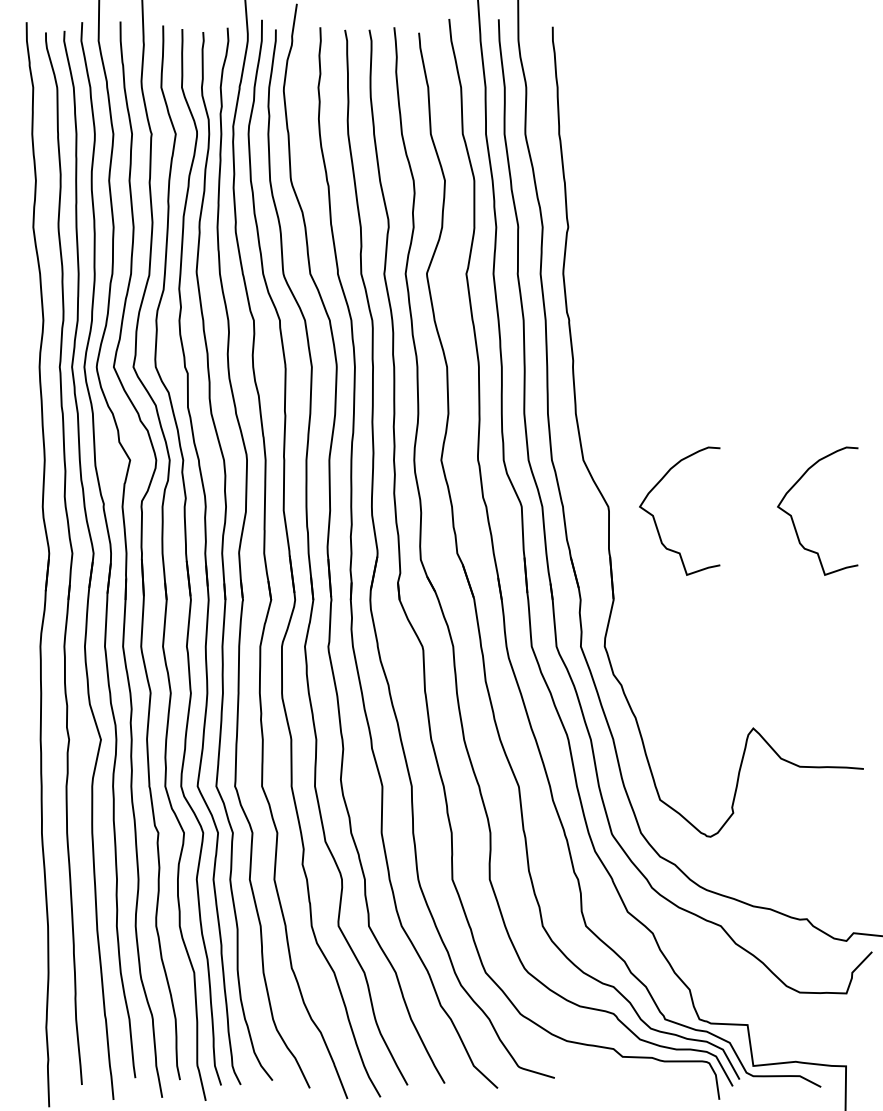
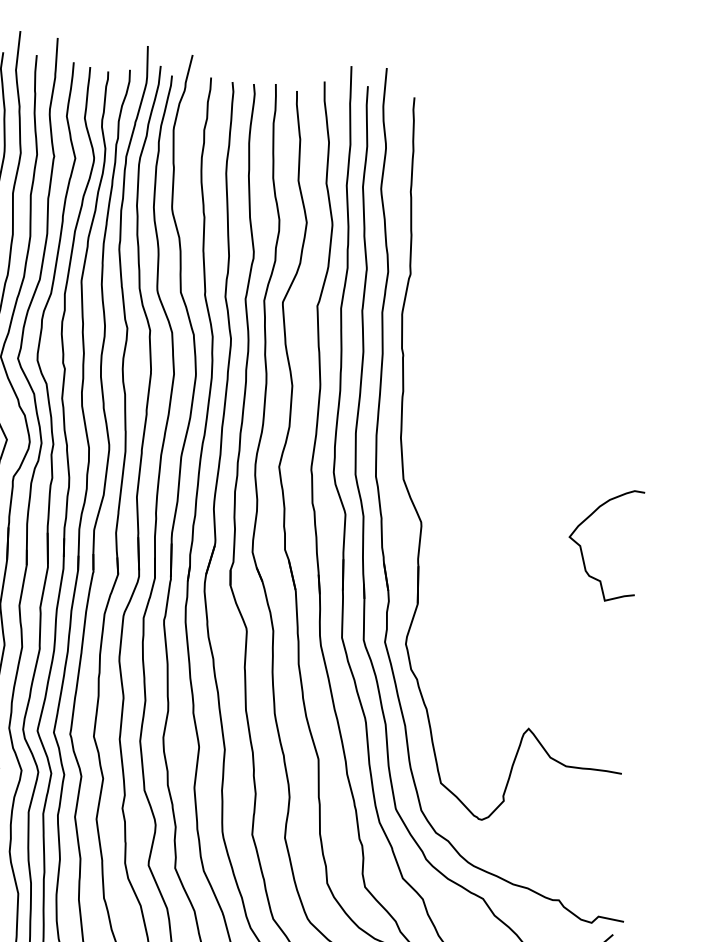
curve: (655, 519) -> (461, 537), removed

